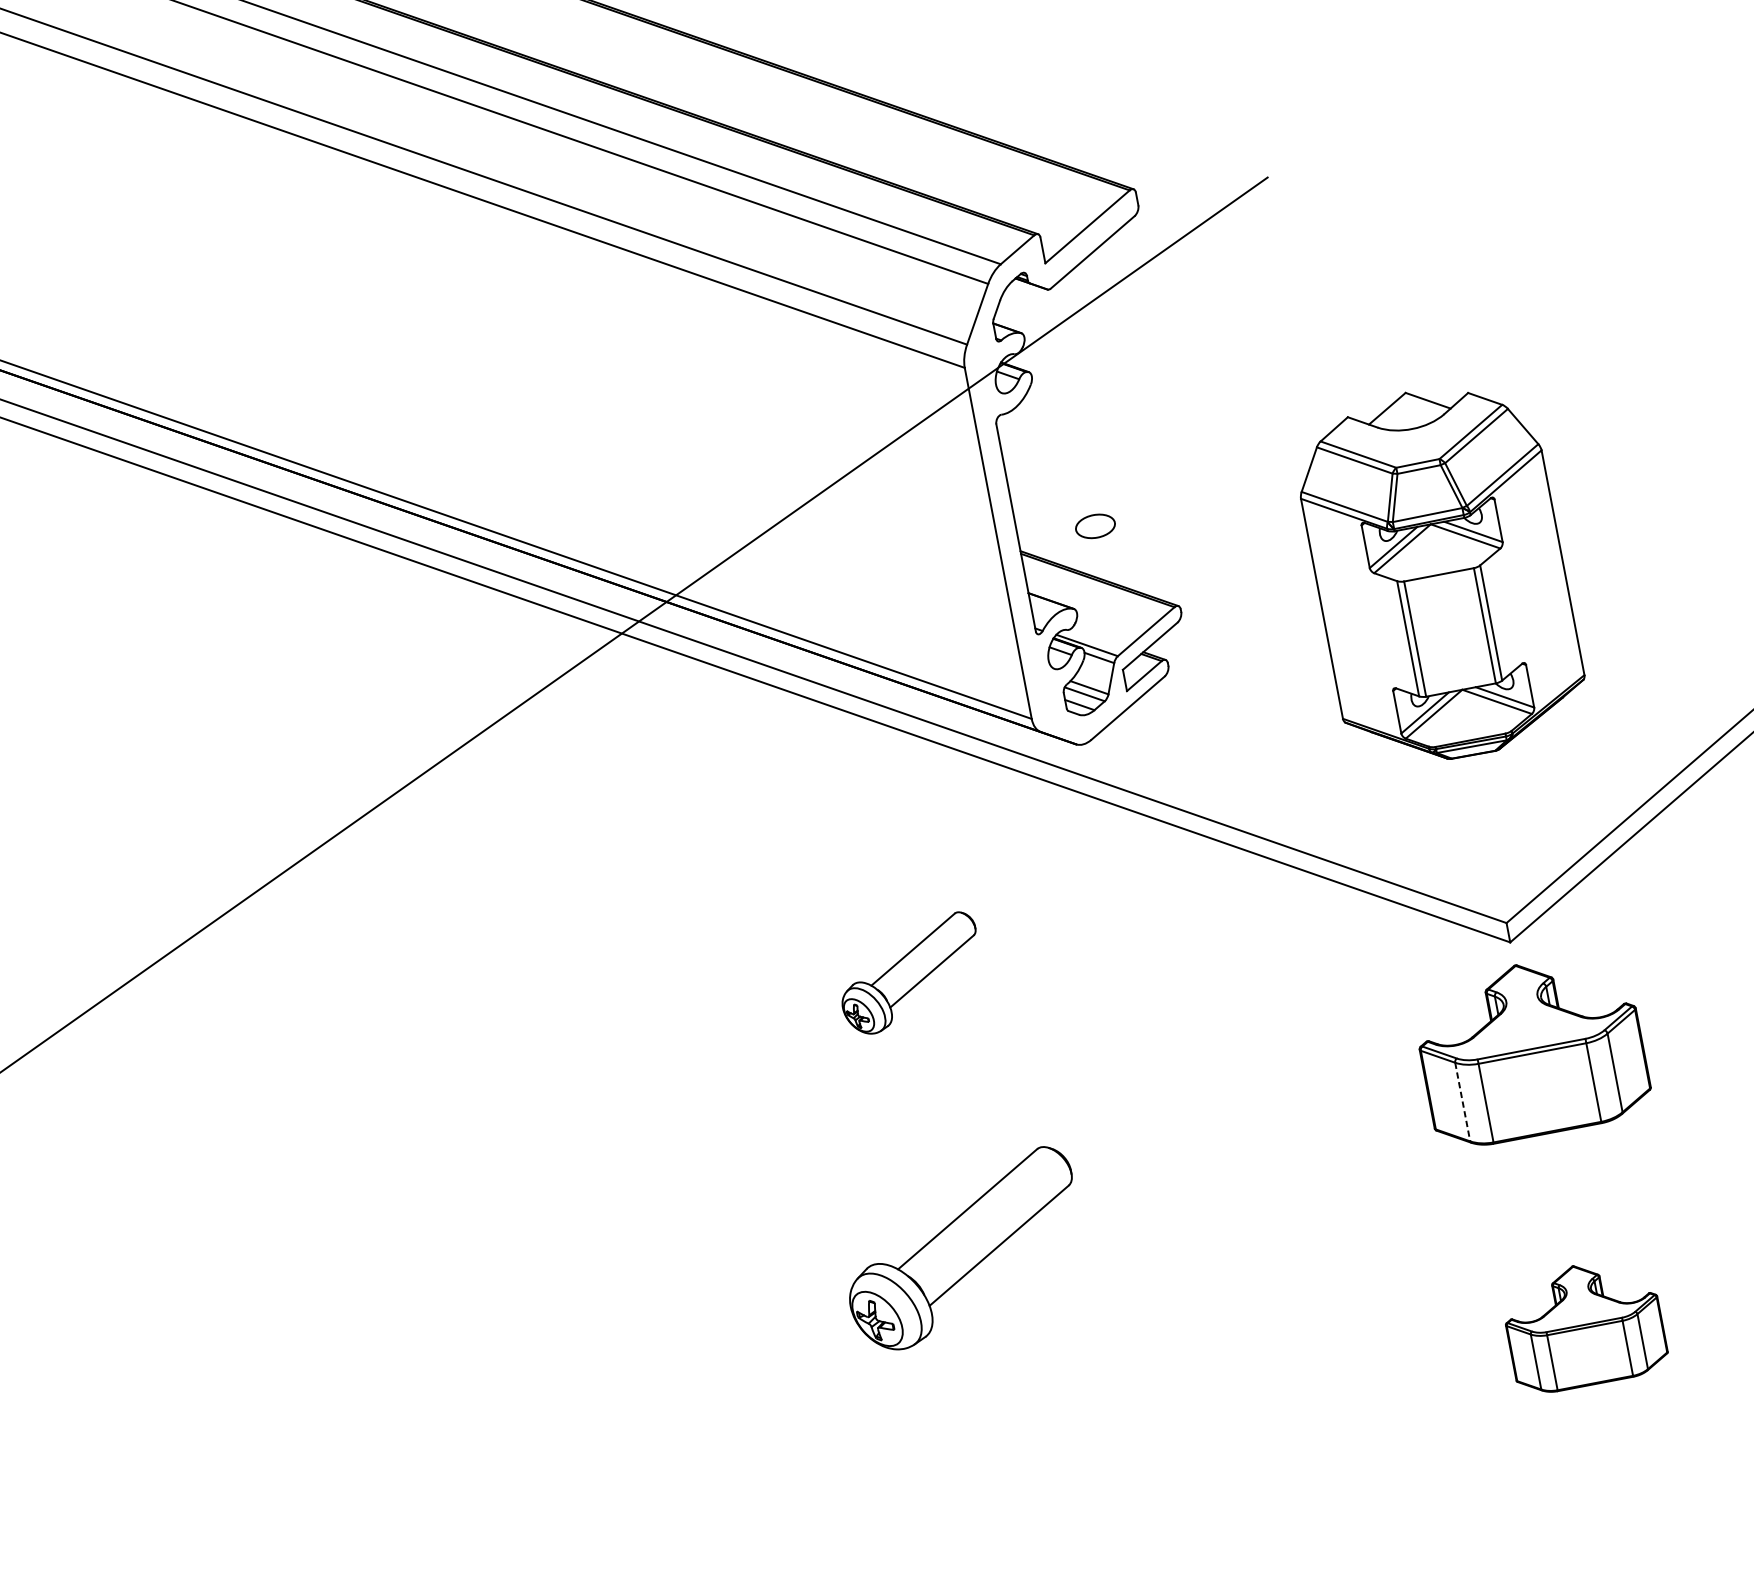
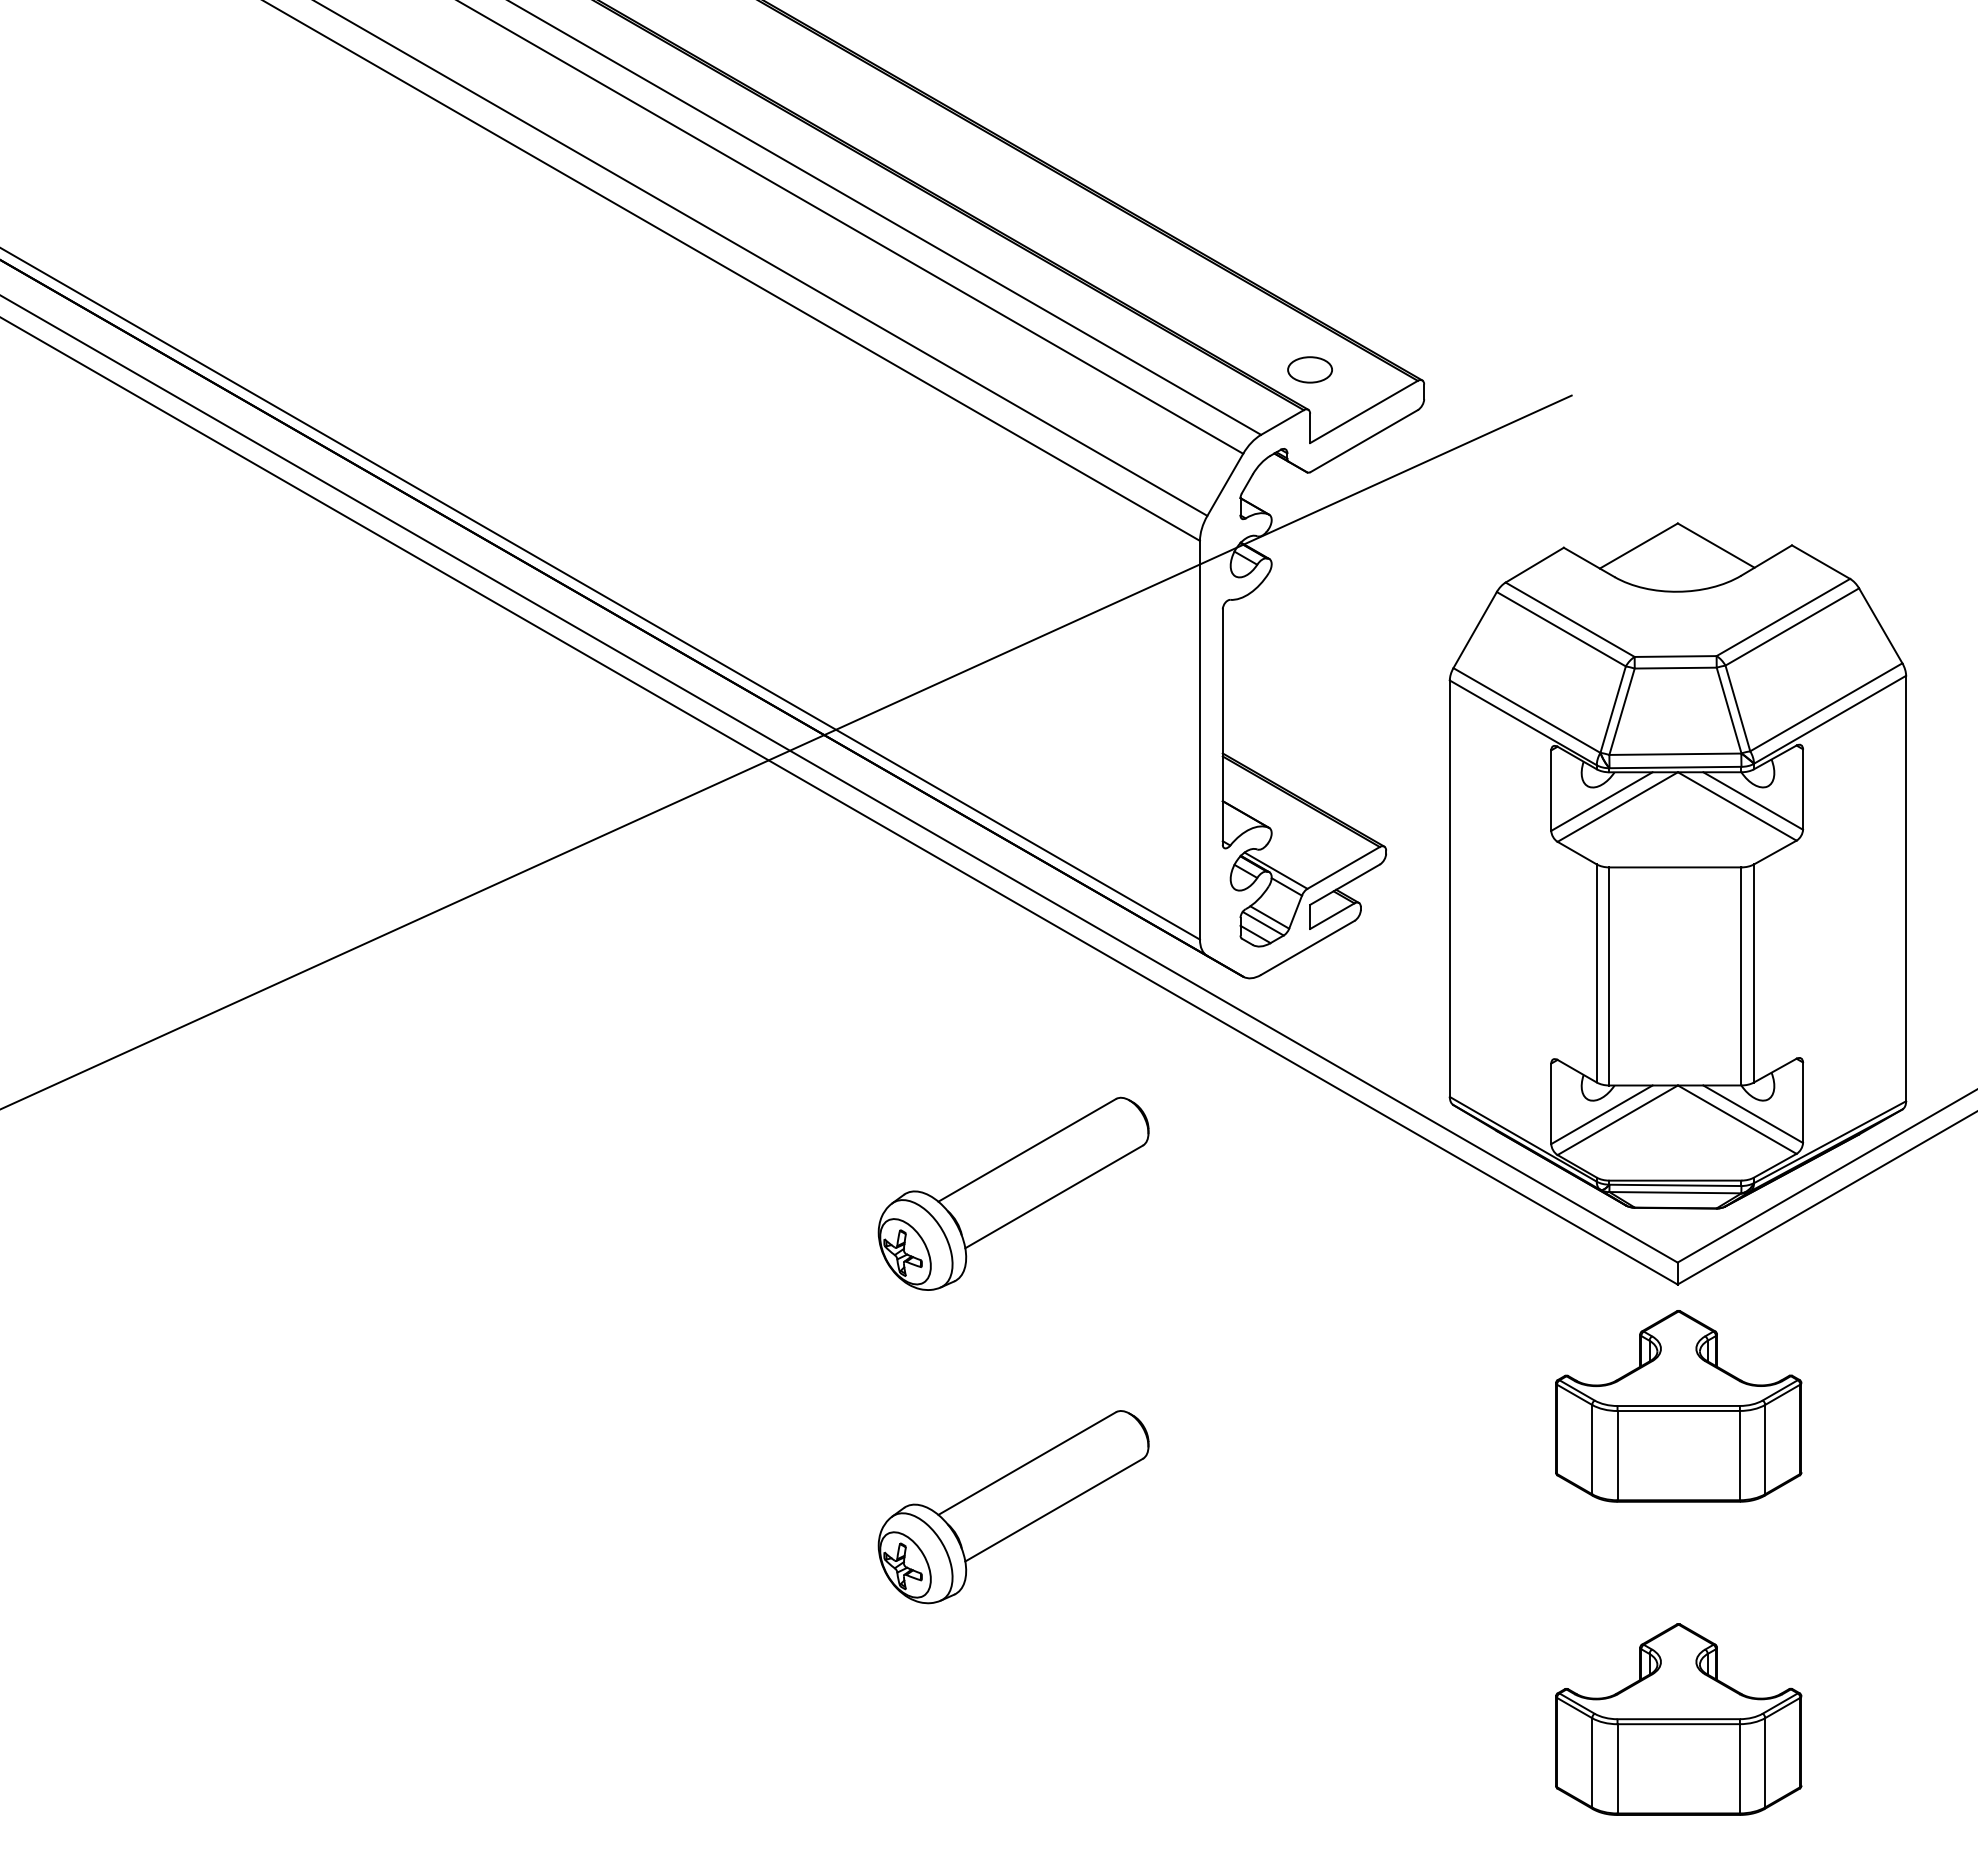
part: (1094, 526) -> (1309, 369), moved
part: (1439, 573) -> (1677, 865), size x1.67
part: (910, 973) -> (1013, 1193), size x1.67
line: (1462, 1101) -> (1592, 1449), dashed -> solid
part: (1584, 1325) -> (1678, 1719), size x1.43

